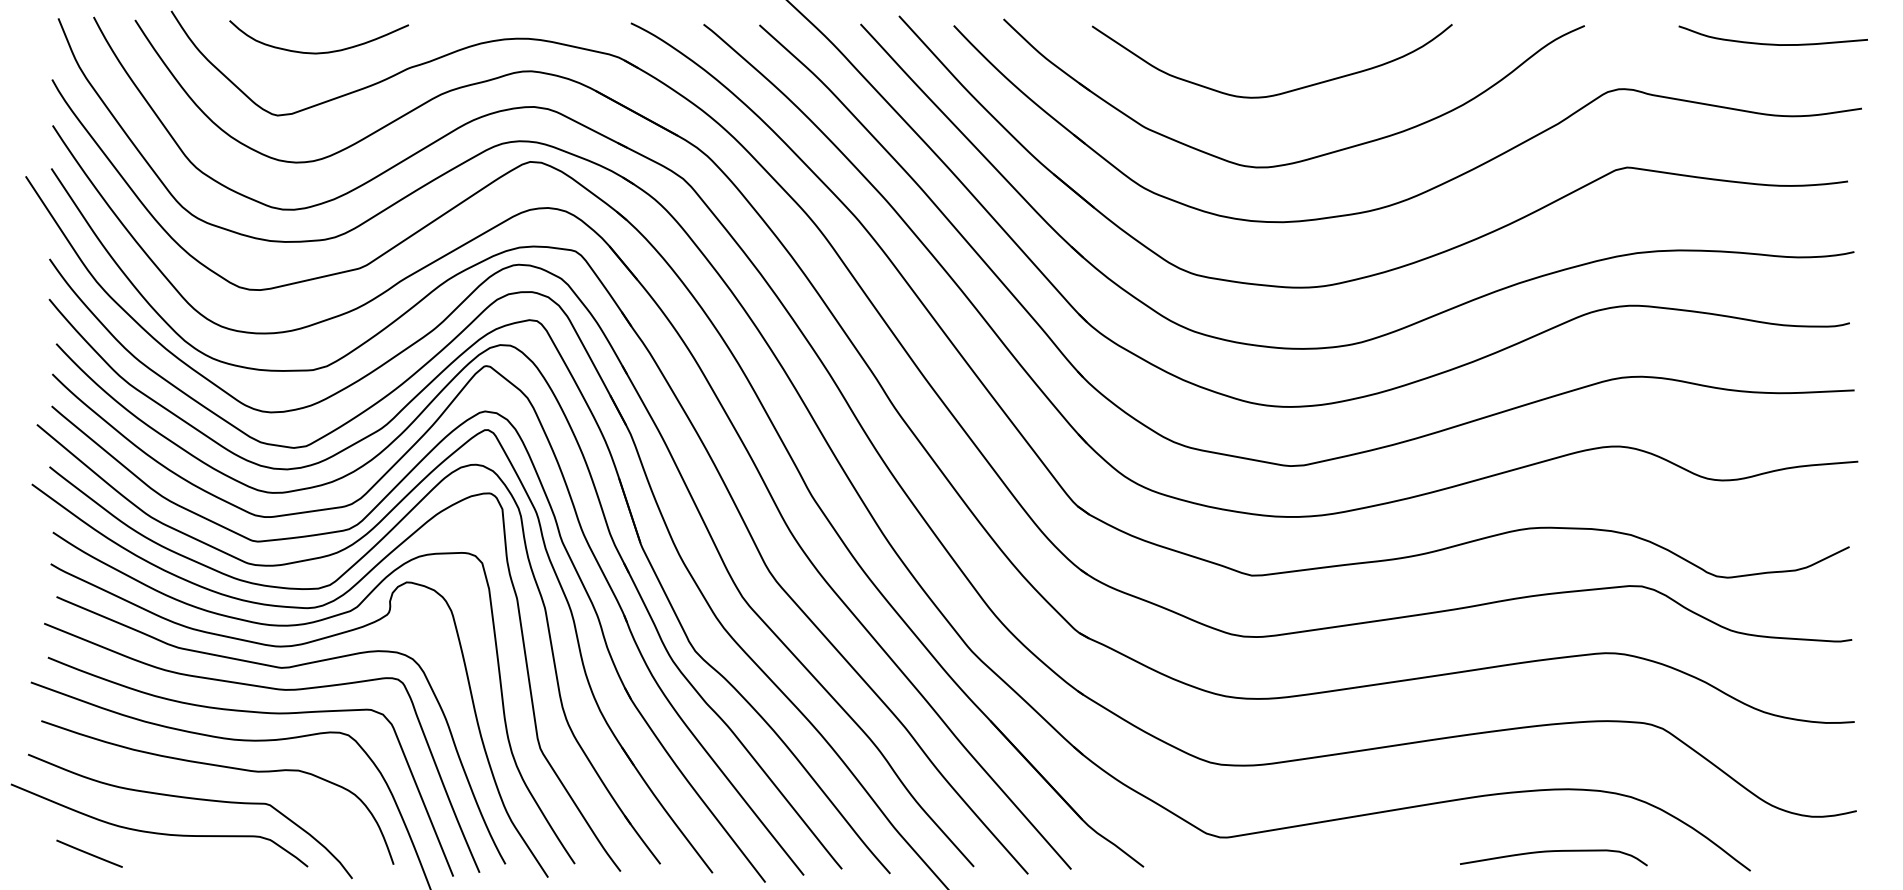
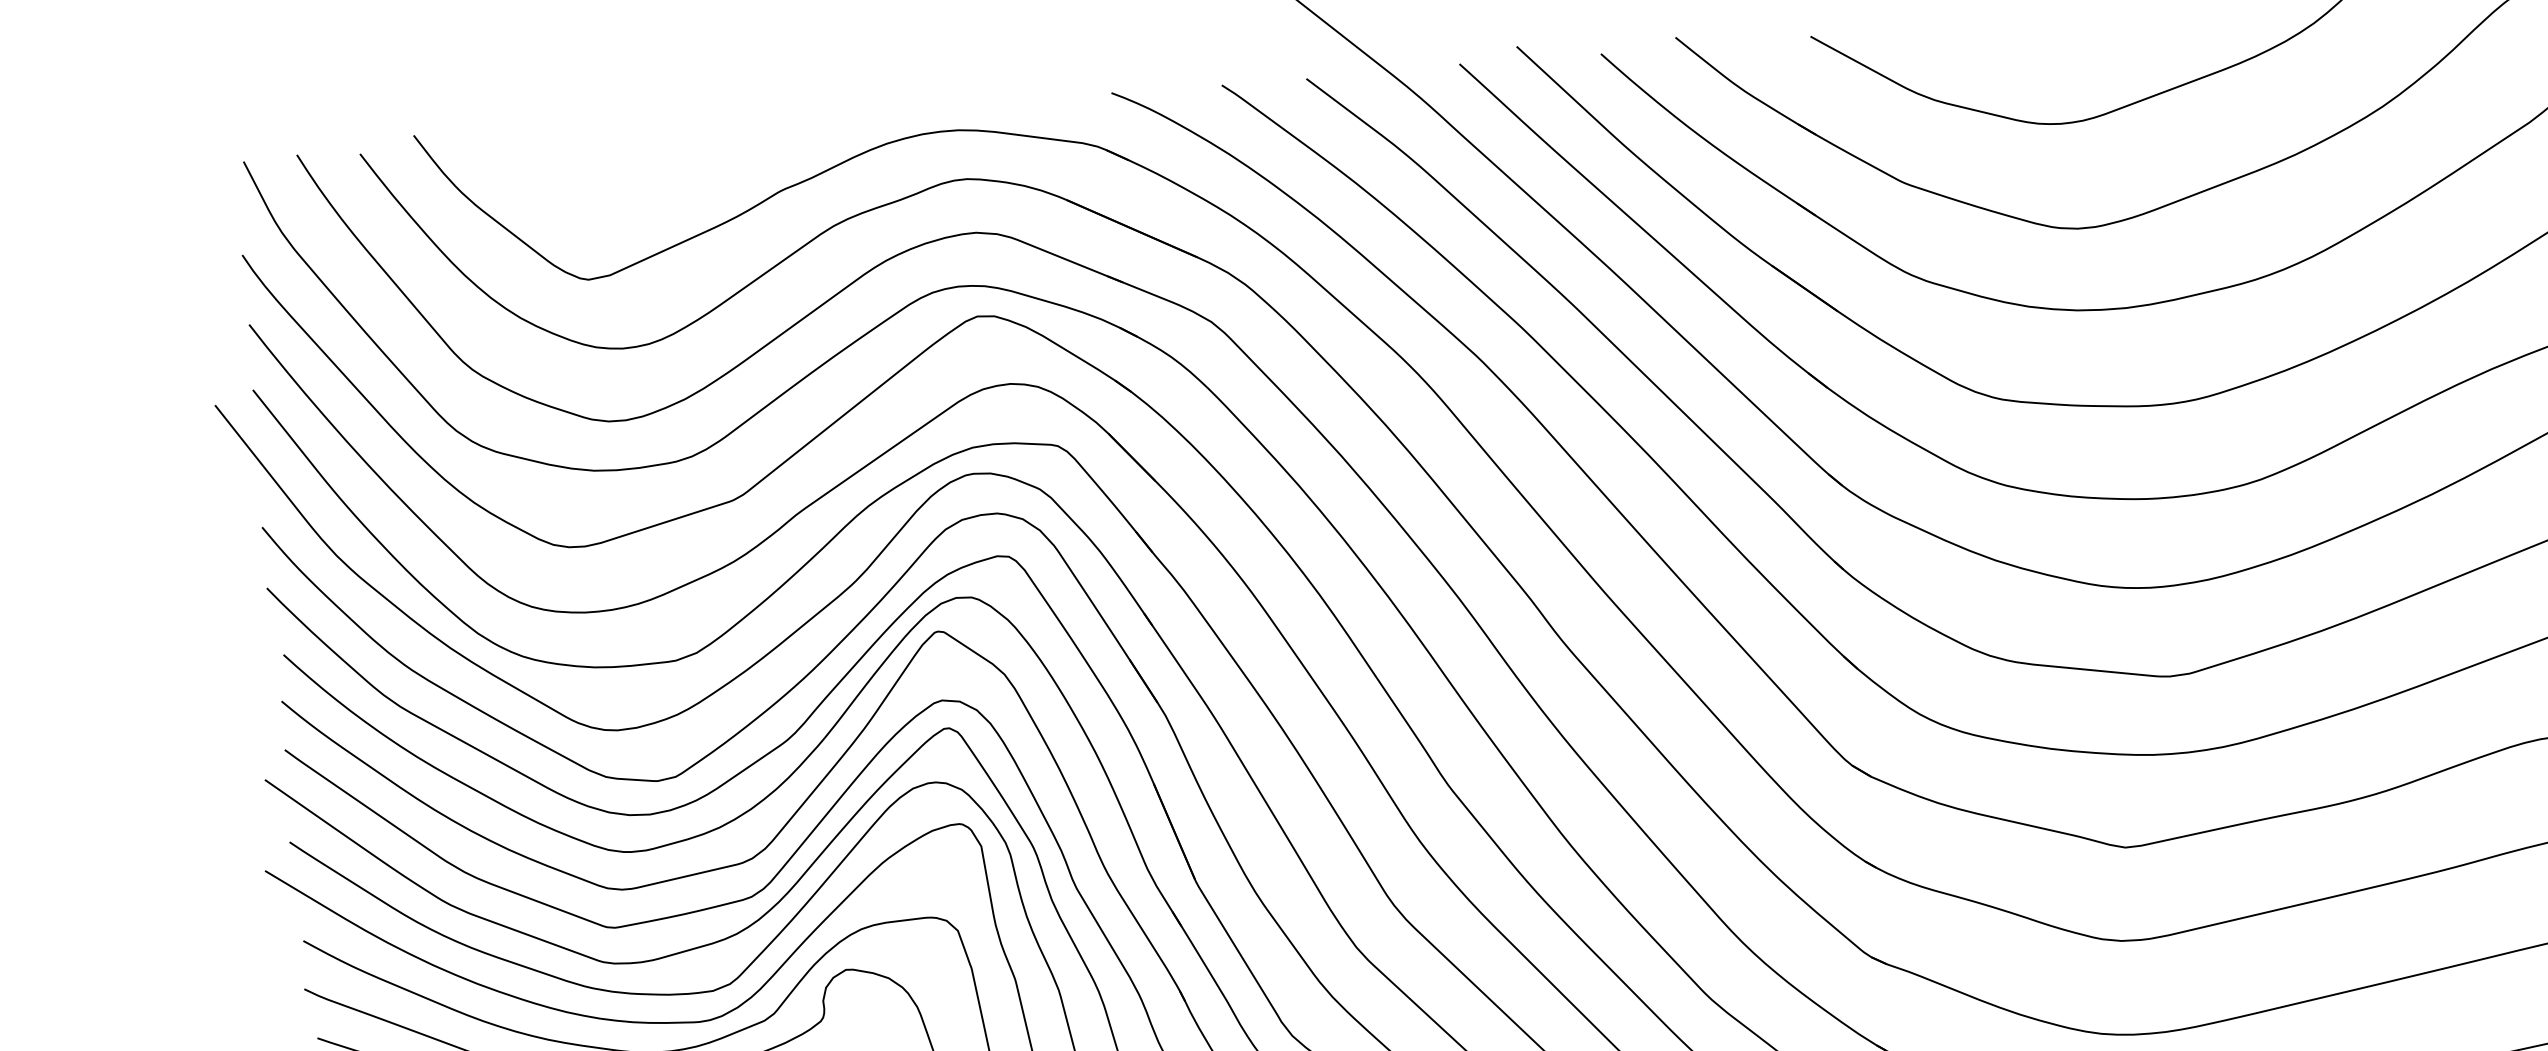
curve: (319, 52) -> (643, 178), removed

